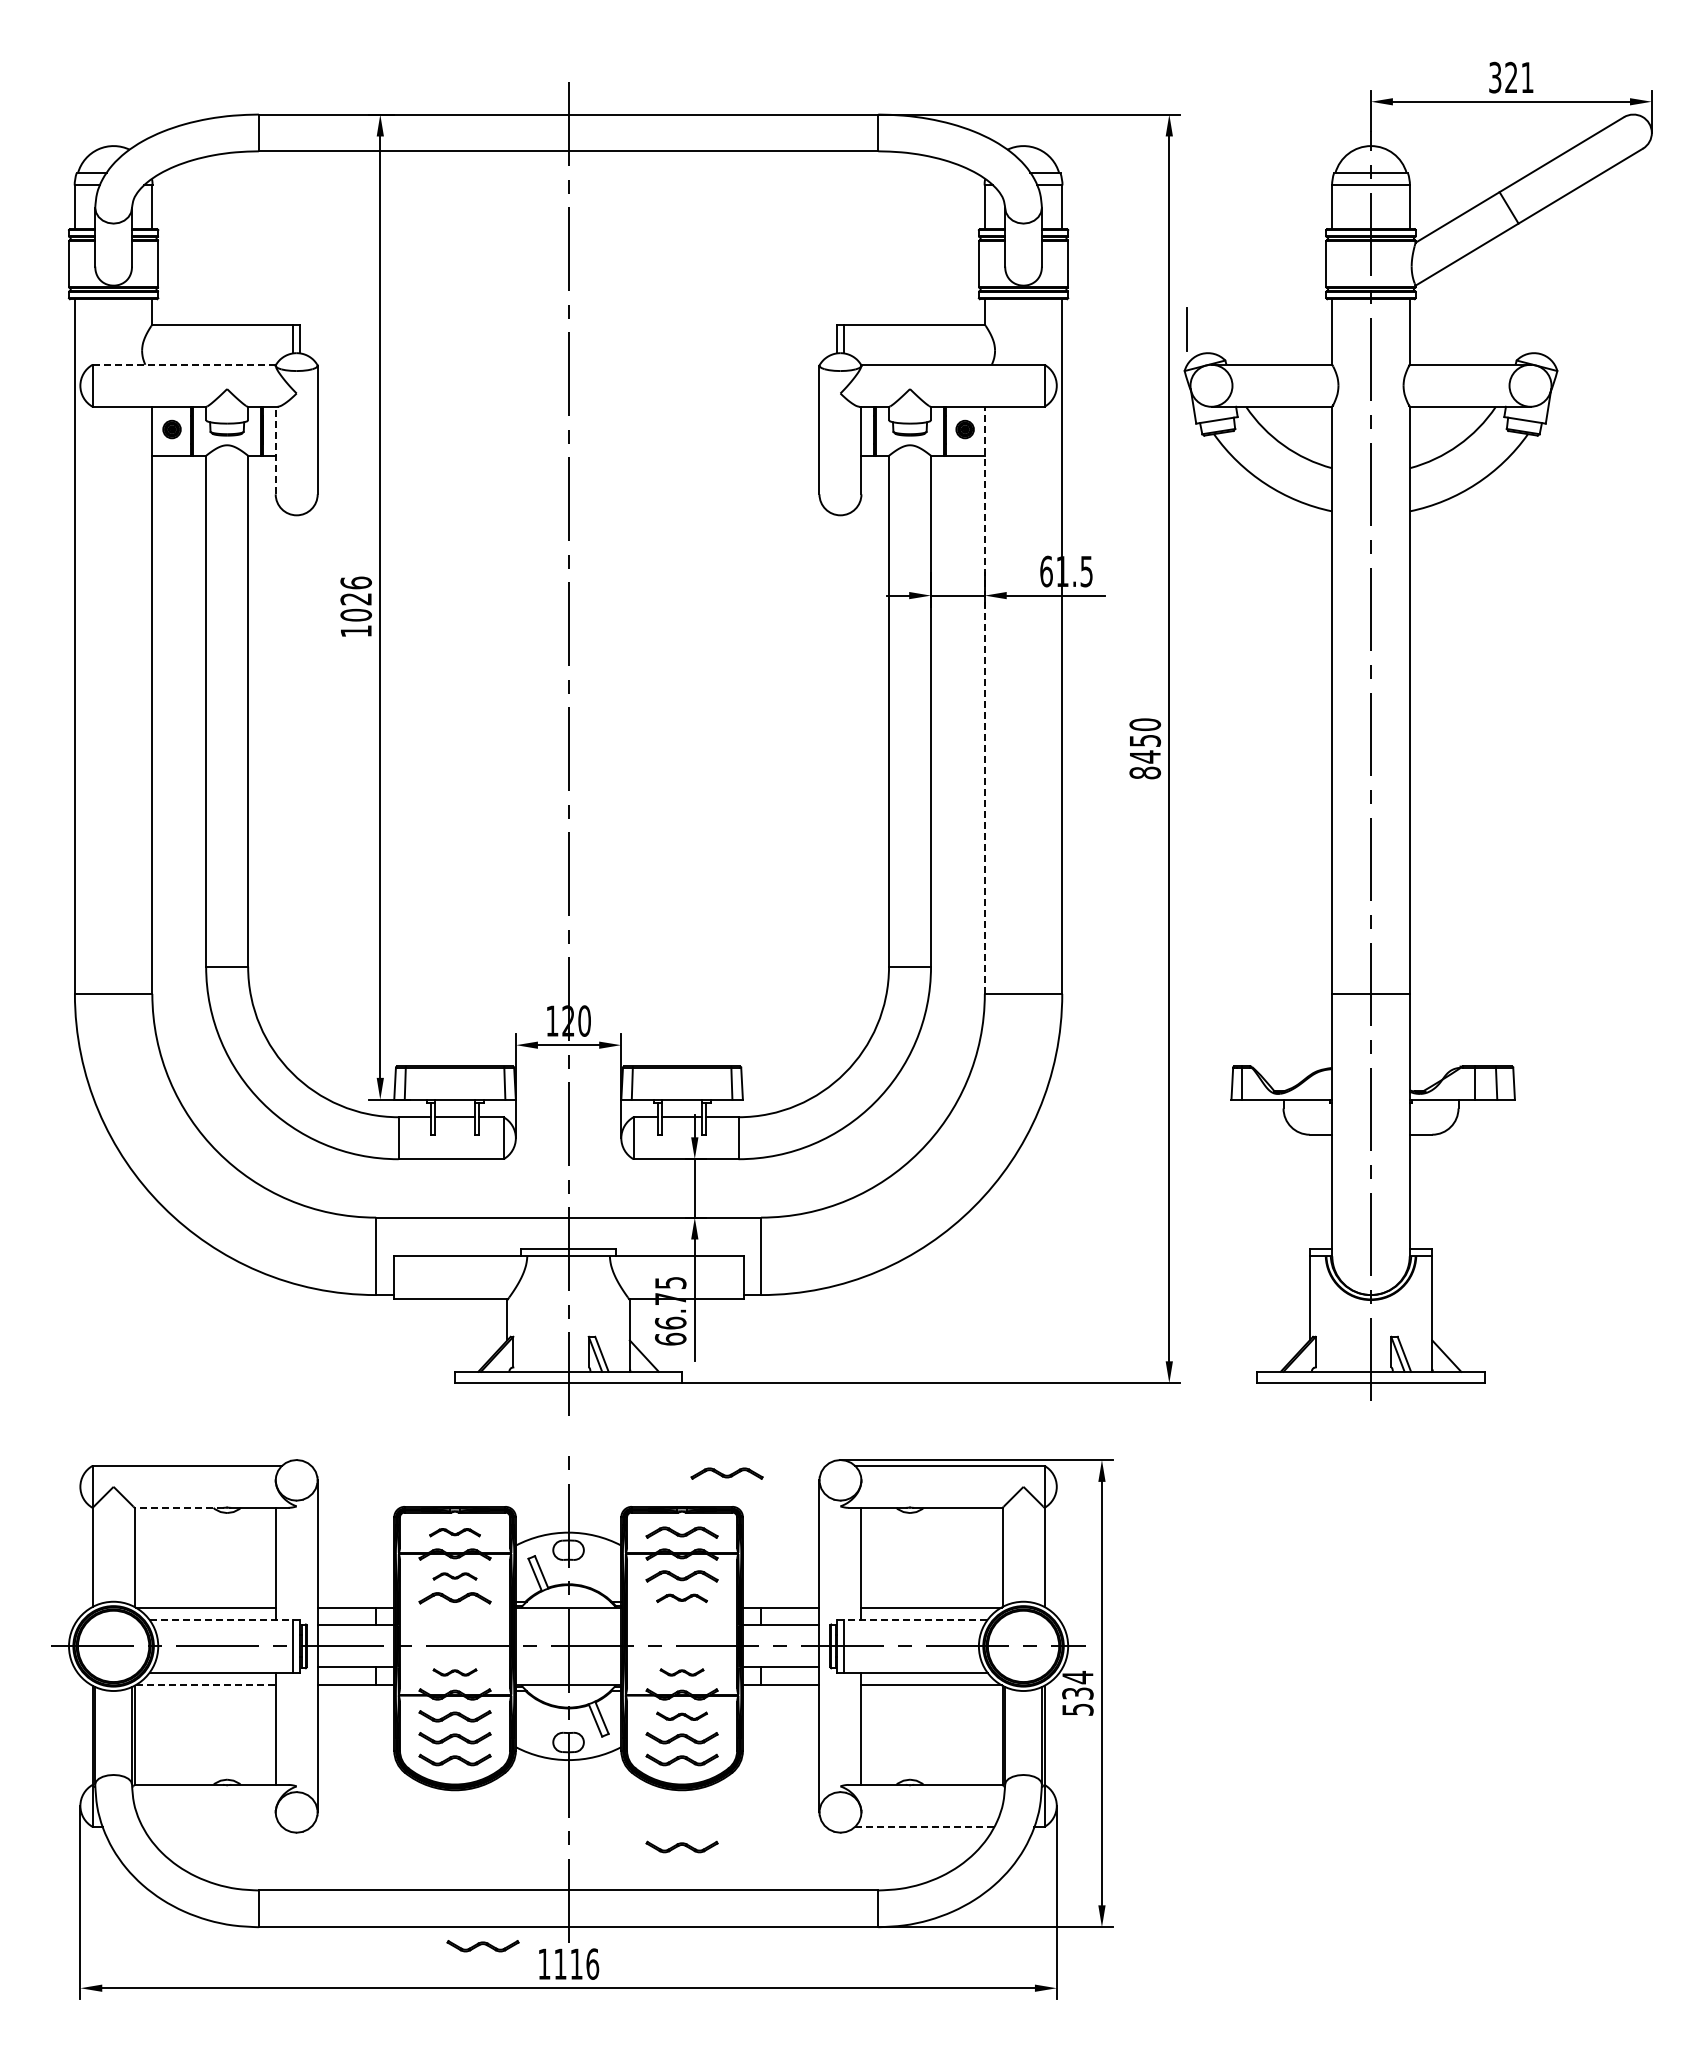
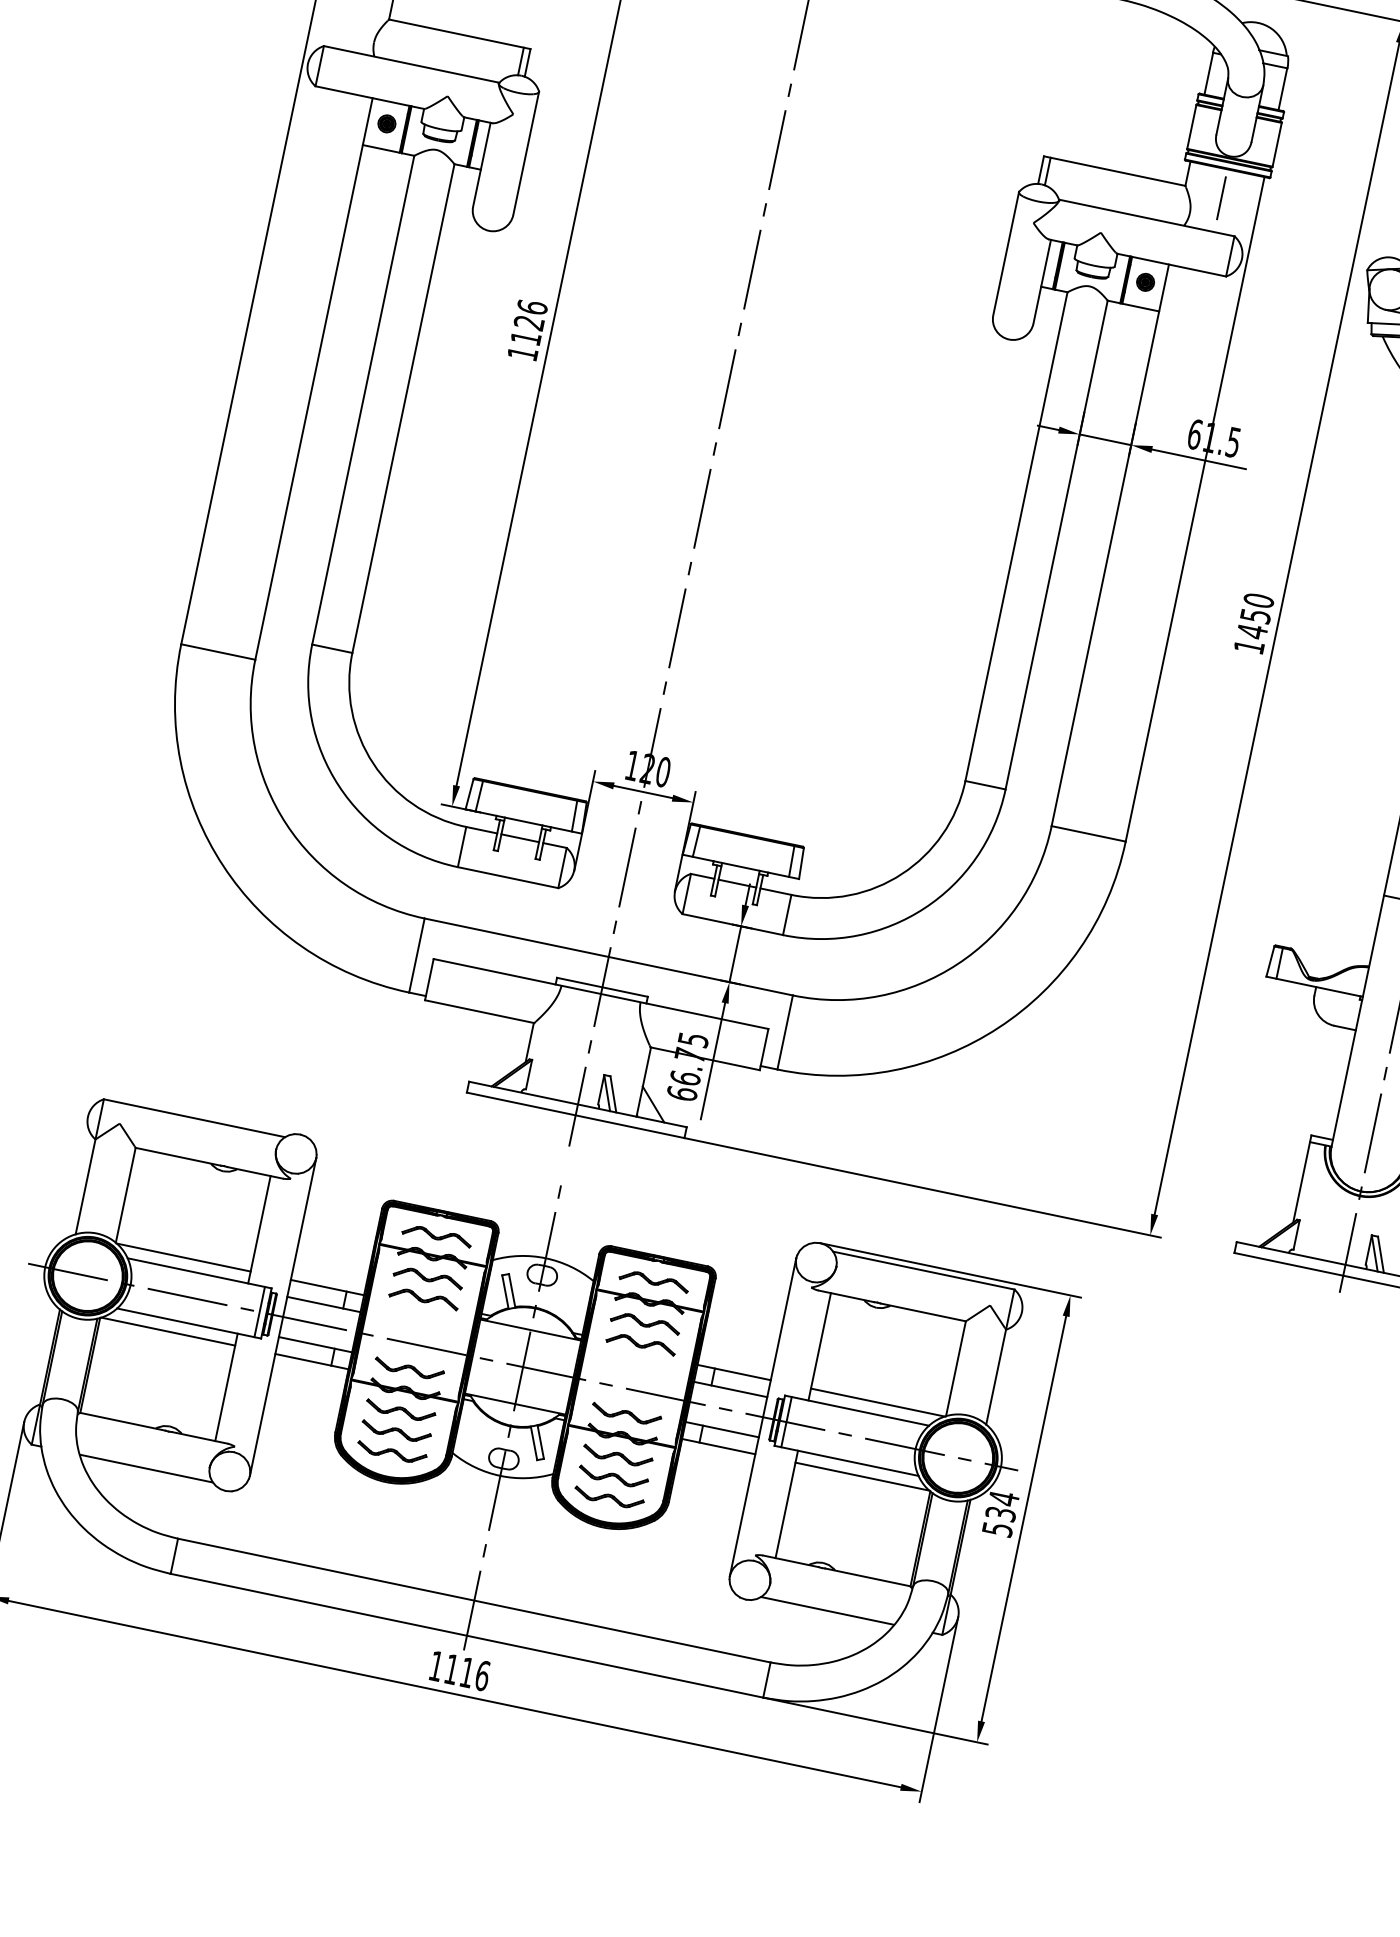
line: (1186, 329) -> (1221, 198), moved
line: (184, 364) -> (411, 64), dashed -> solid
line: (275, 449) -> (481, 163), dashed -> solid
text: (356, 614) -> (526, 337), 1026 -> 1126
line: (984, 700) -> (1109, 545), dashed -> solid
text: (1145, 772) -> (1249, 646), 8450 -> 1450
part: (726, 1473) -> (708, 1233), removed
line: (179, 1507) -> (178, 1156), dashed -> solid
part: (454, 1532) -> (436, 1235), size x1.43
part: (454, 1576) -> (427, 1277), size x1.67
part: (681, 1598) -> (640, 1343), size x1.43
line: (225, 1620) -> (200, 1273), dashed -> solid
line: (912, 1620) -> (857, 1411), dashed -> solid
part: (454, 1672) -> (408, 1369), size x1.67
part: (681, 1672) -> (625, 1414), size x1.67
line: (206, 1685) -> (168, 1332), dashed -> solid
part: (681, 1716) -> (617, 1456), size x1.43
line: (212, 1826) -> (146, 1468), added
line: (924, 1826) -> (827, 1610), dashed -> solid
part: (681, 1846) -> (591, 1581), removed
part: (482, 1946) -> (380, 1636), removed

